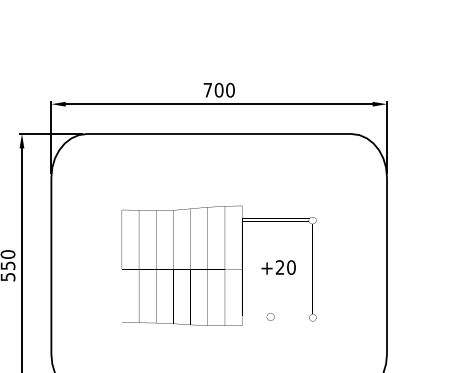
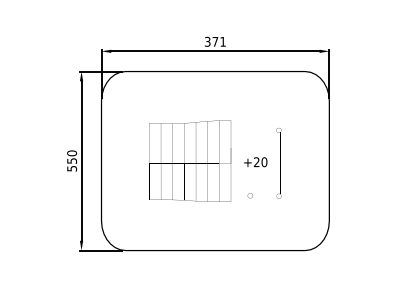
text: (219, 89) -> (215, 41), 700 -> 371

